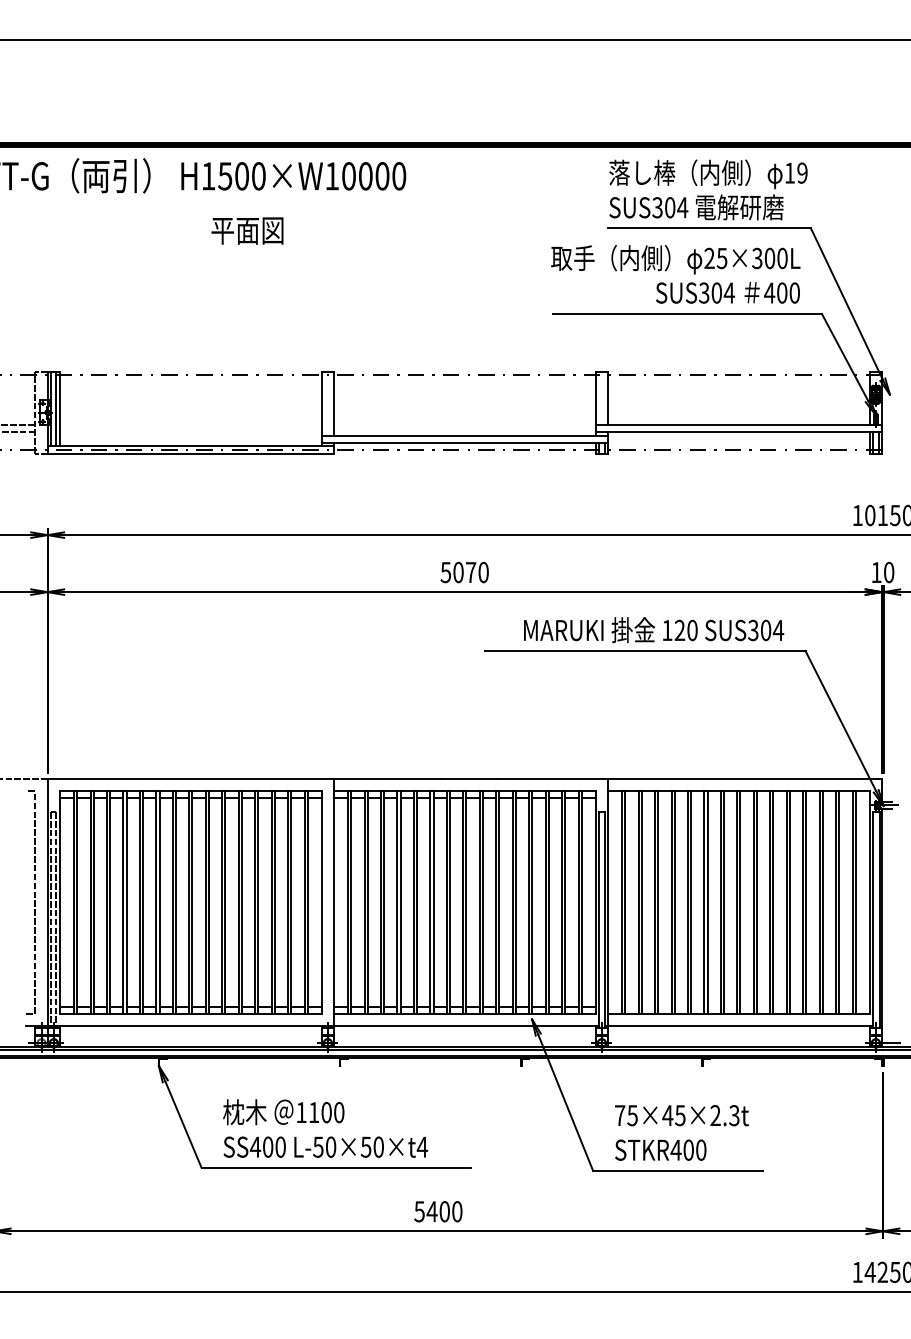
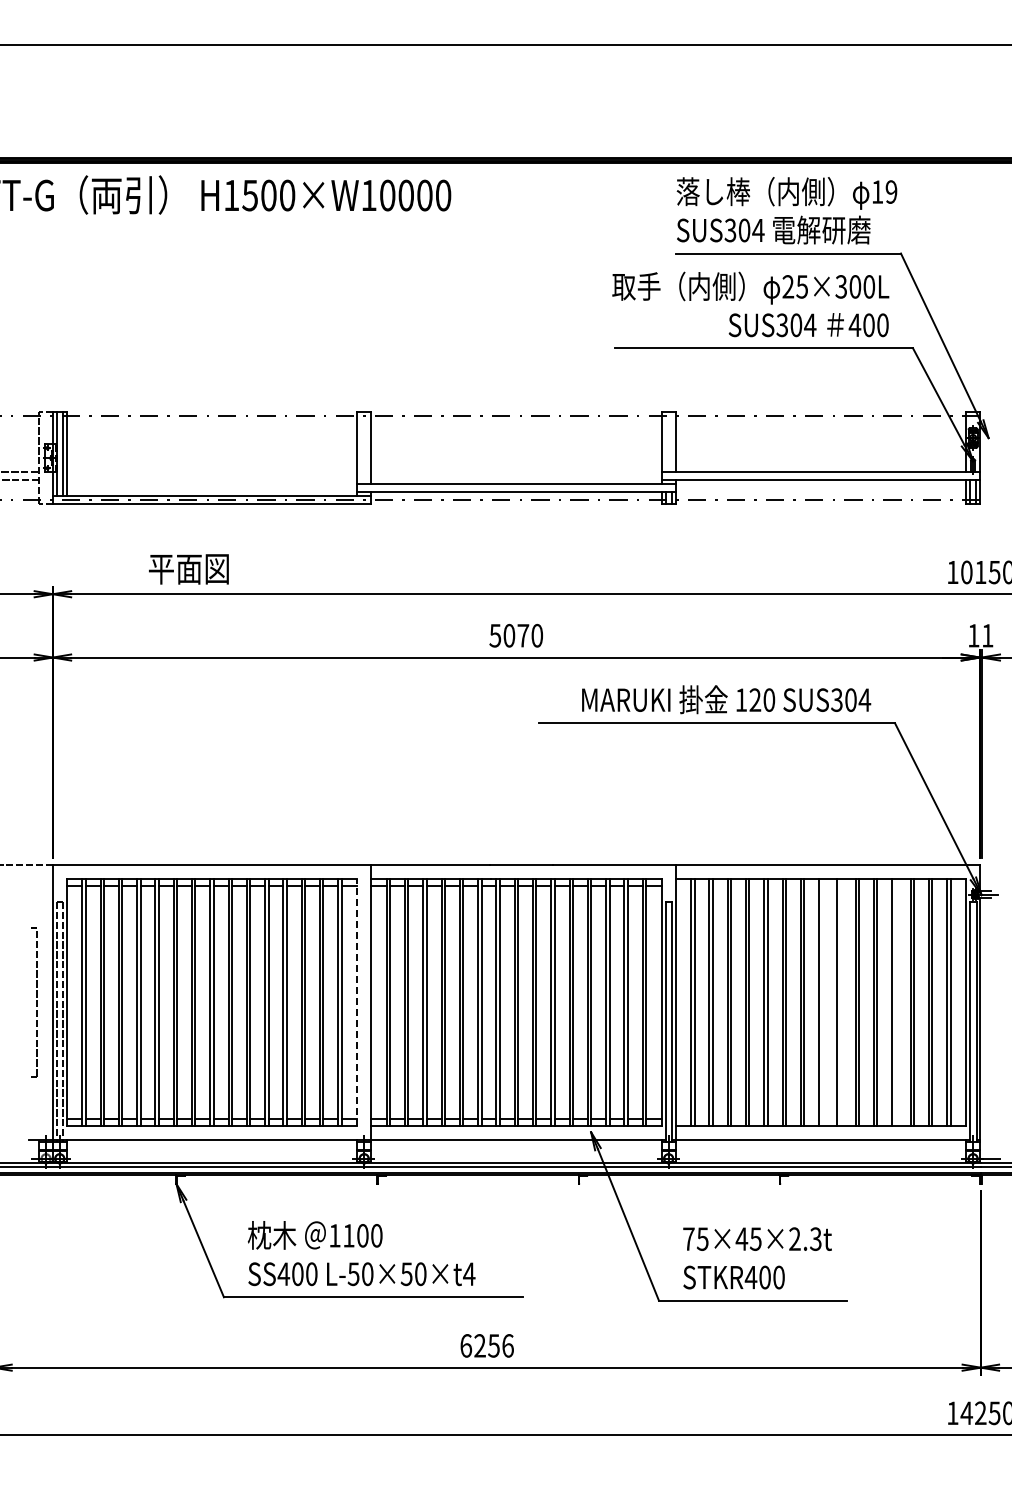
text: (247, 231) -> (188, 569), moved
text: (888, 572) -> (987, 635), 10 -> 11
line: (321, 901) -> (357, 1001), solid -> dashed
part: (31, 902) -> (34, 1002), size x0.6
line: (740, 902) -> (822, 1002), removed
line: (756, 902) -> (840, 1002), removed
line: (806, 902) -> (895, 1002), removed
text: (437, 1211) -> (486, 1345), 5400 -> 6256

